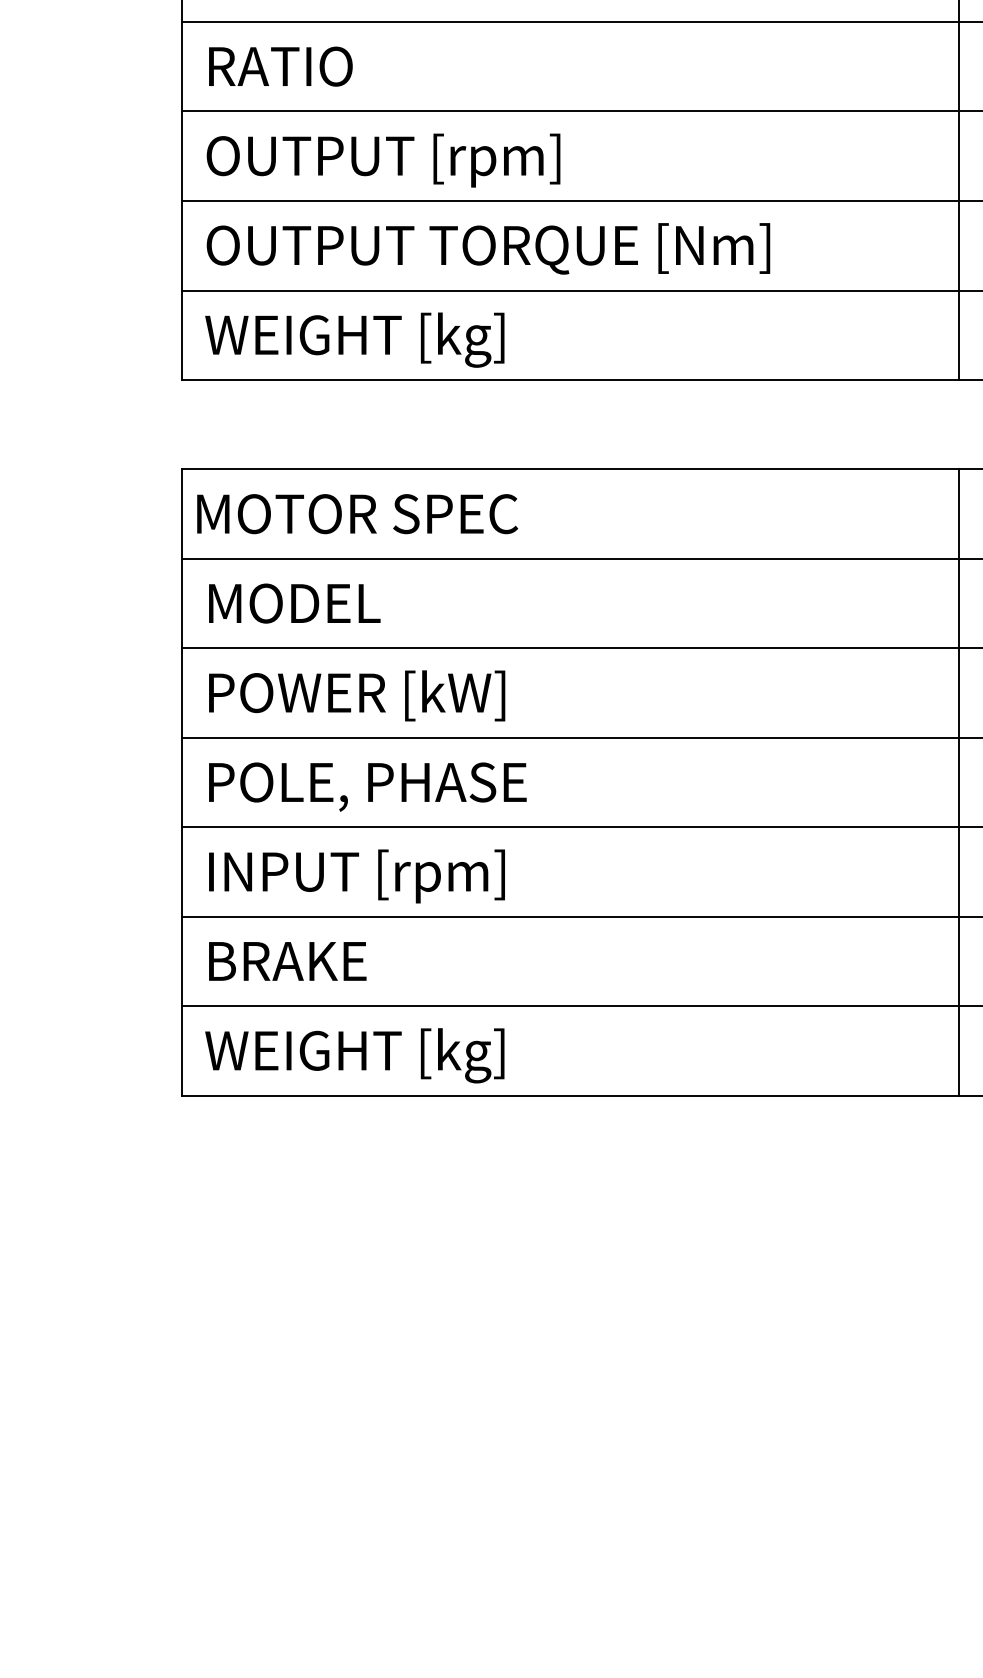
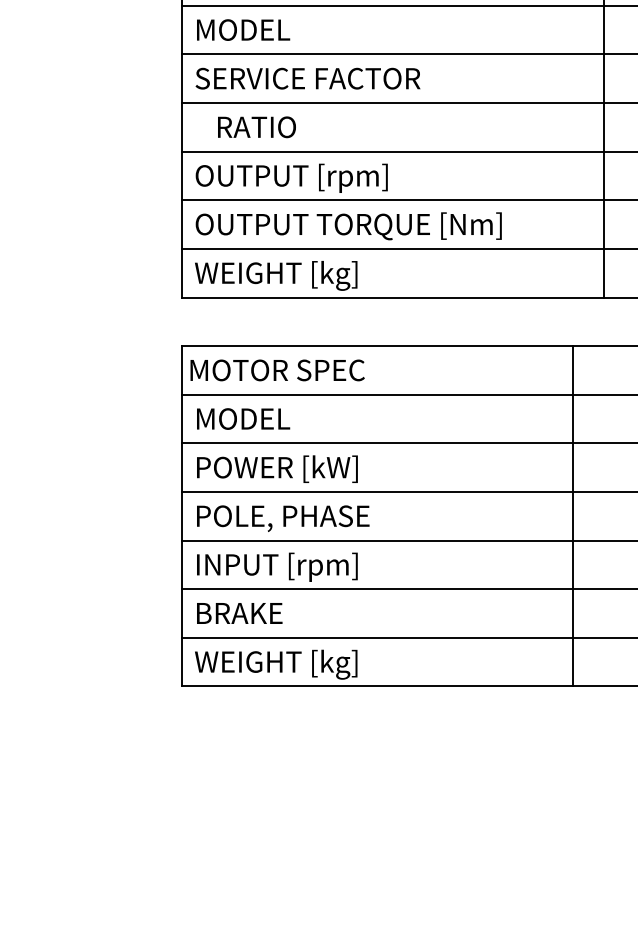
text: (279, 67) -> (256, 127), moved
line: (959, 782) -> (573, 516), moved

